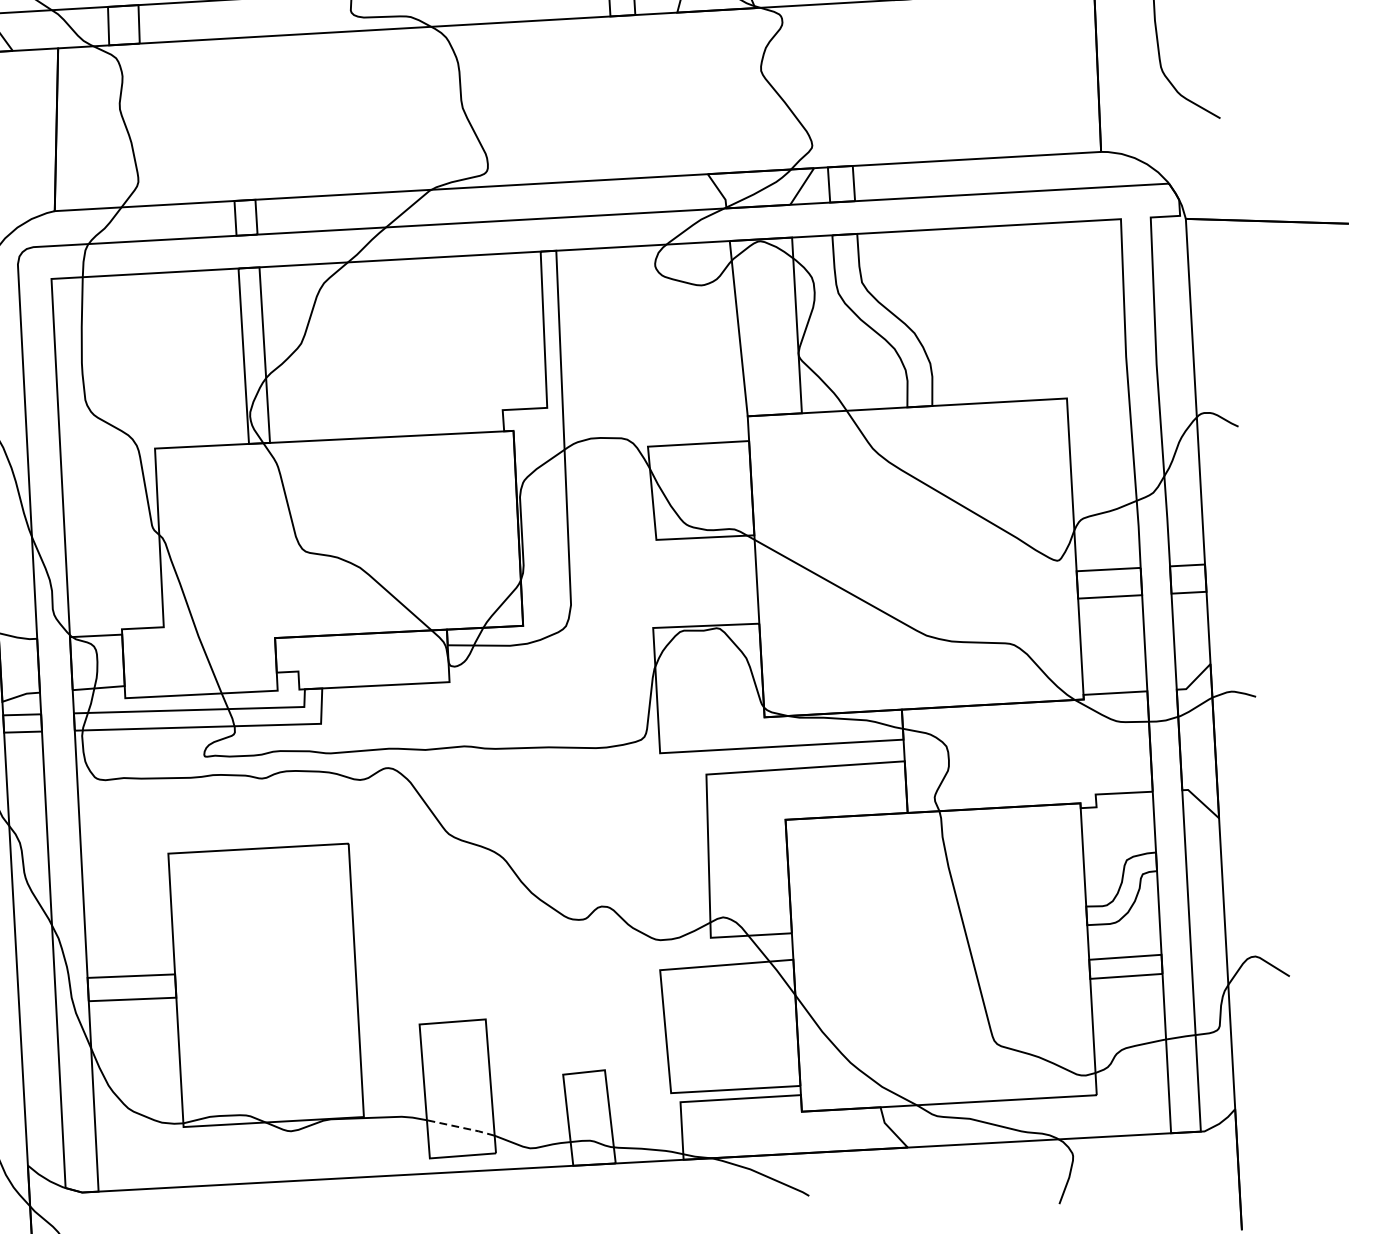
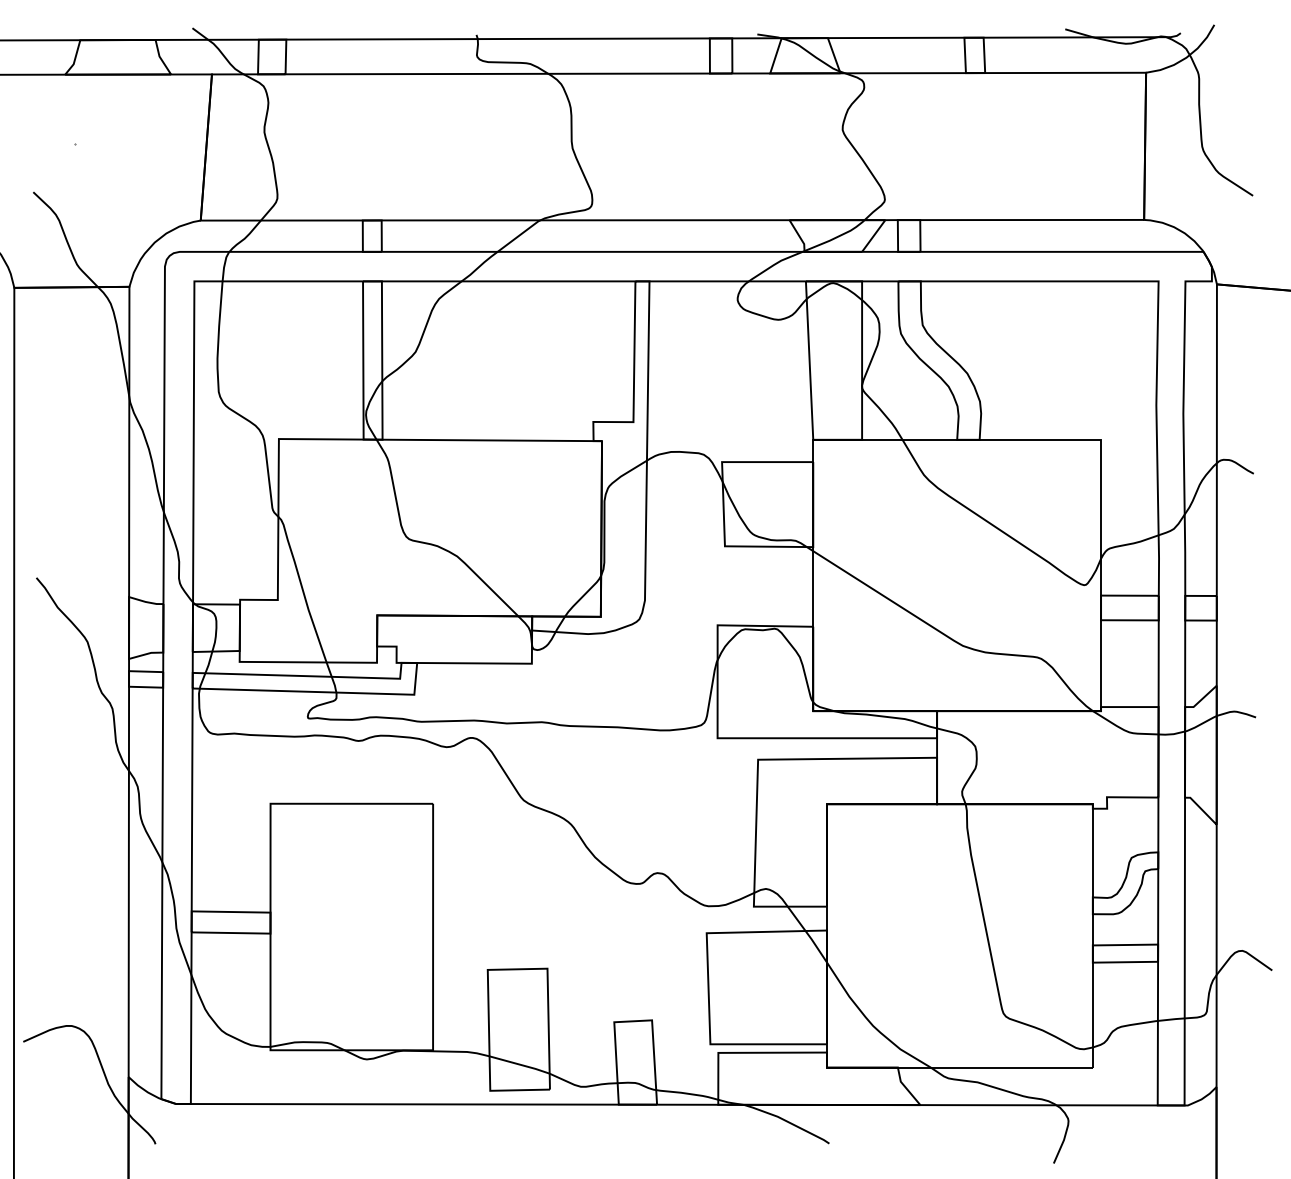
line: (461, 1127) -> (520, 1064), dashed -> solid

